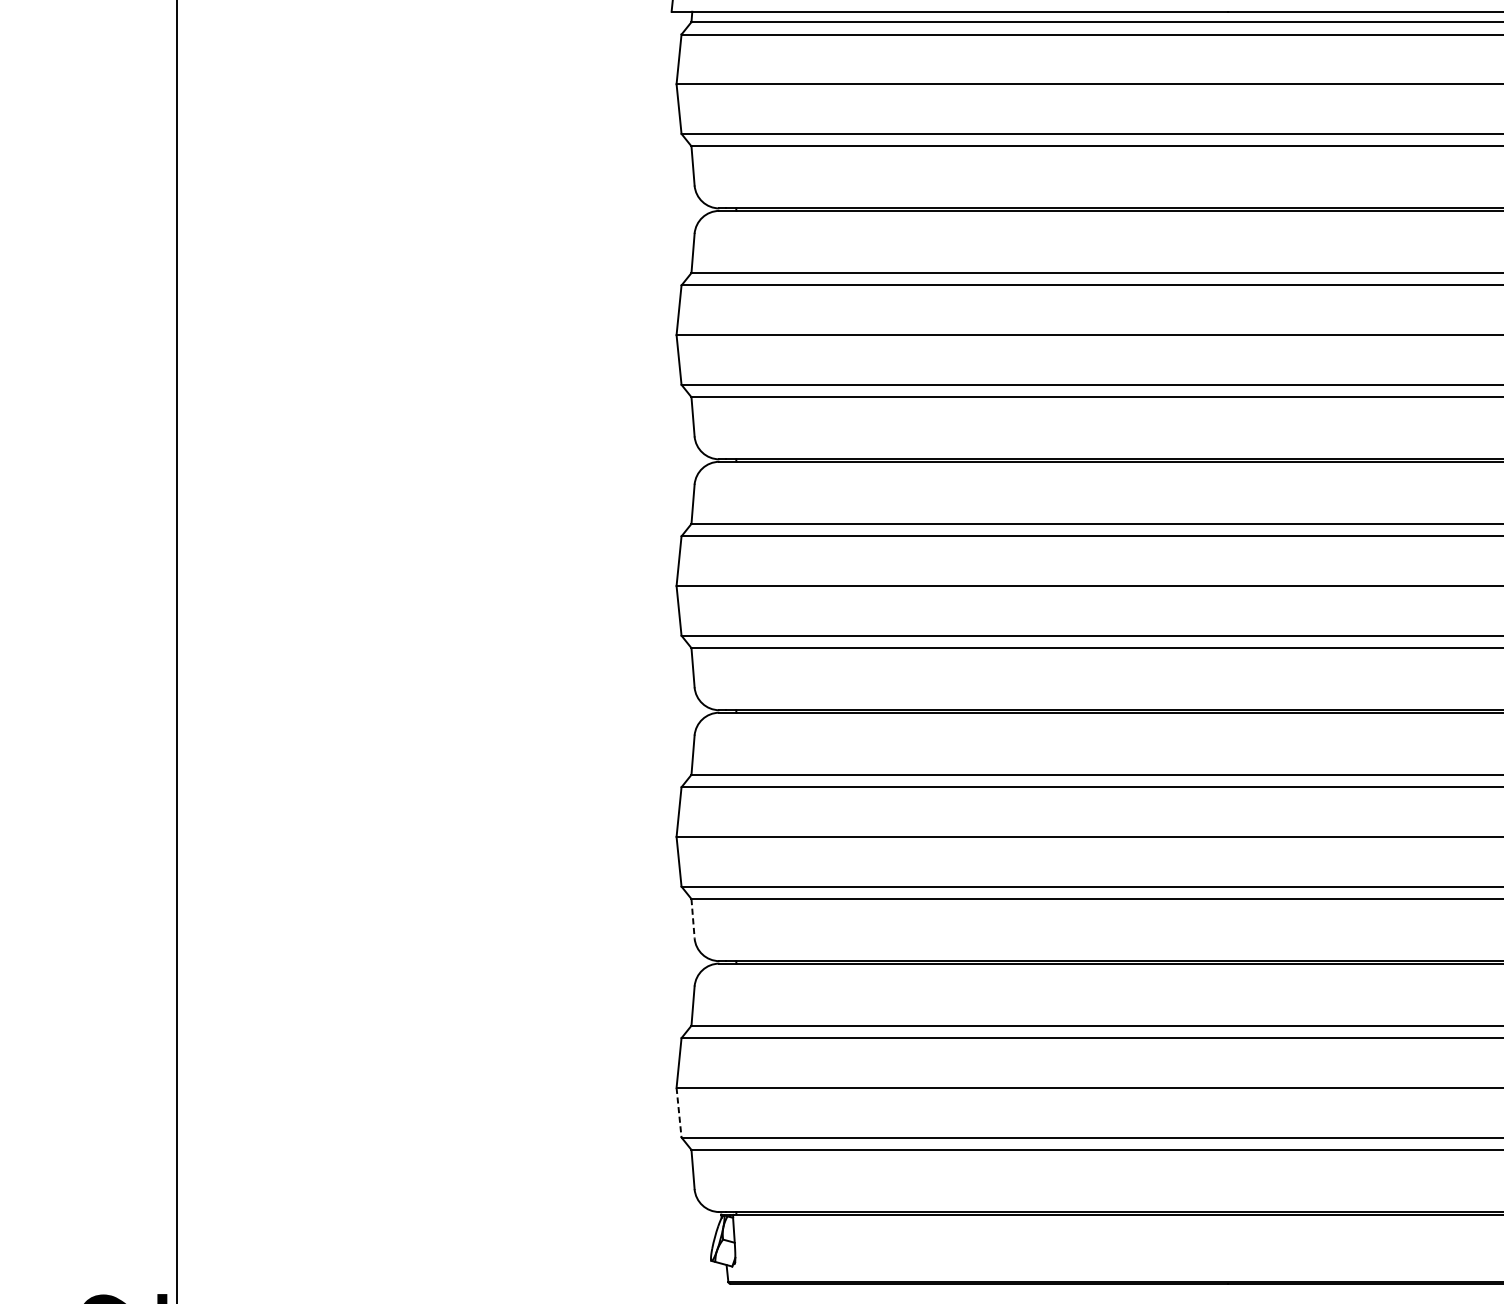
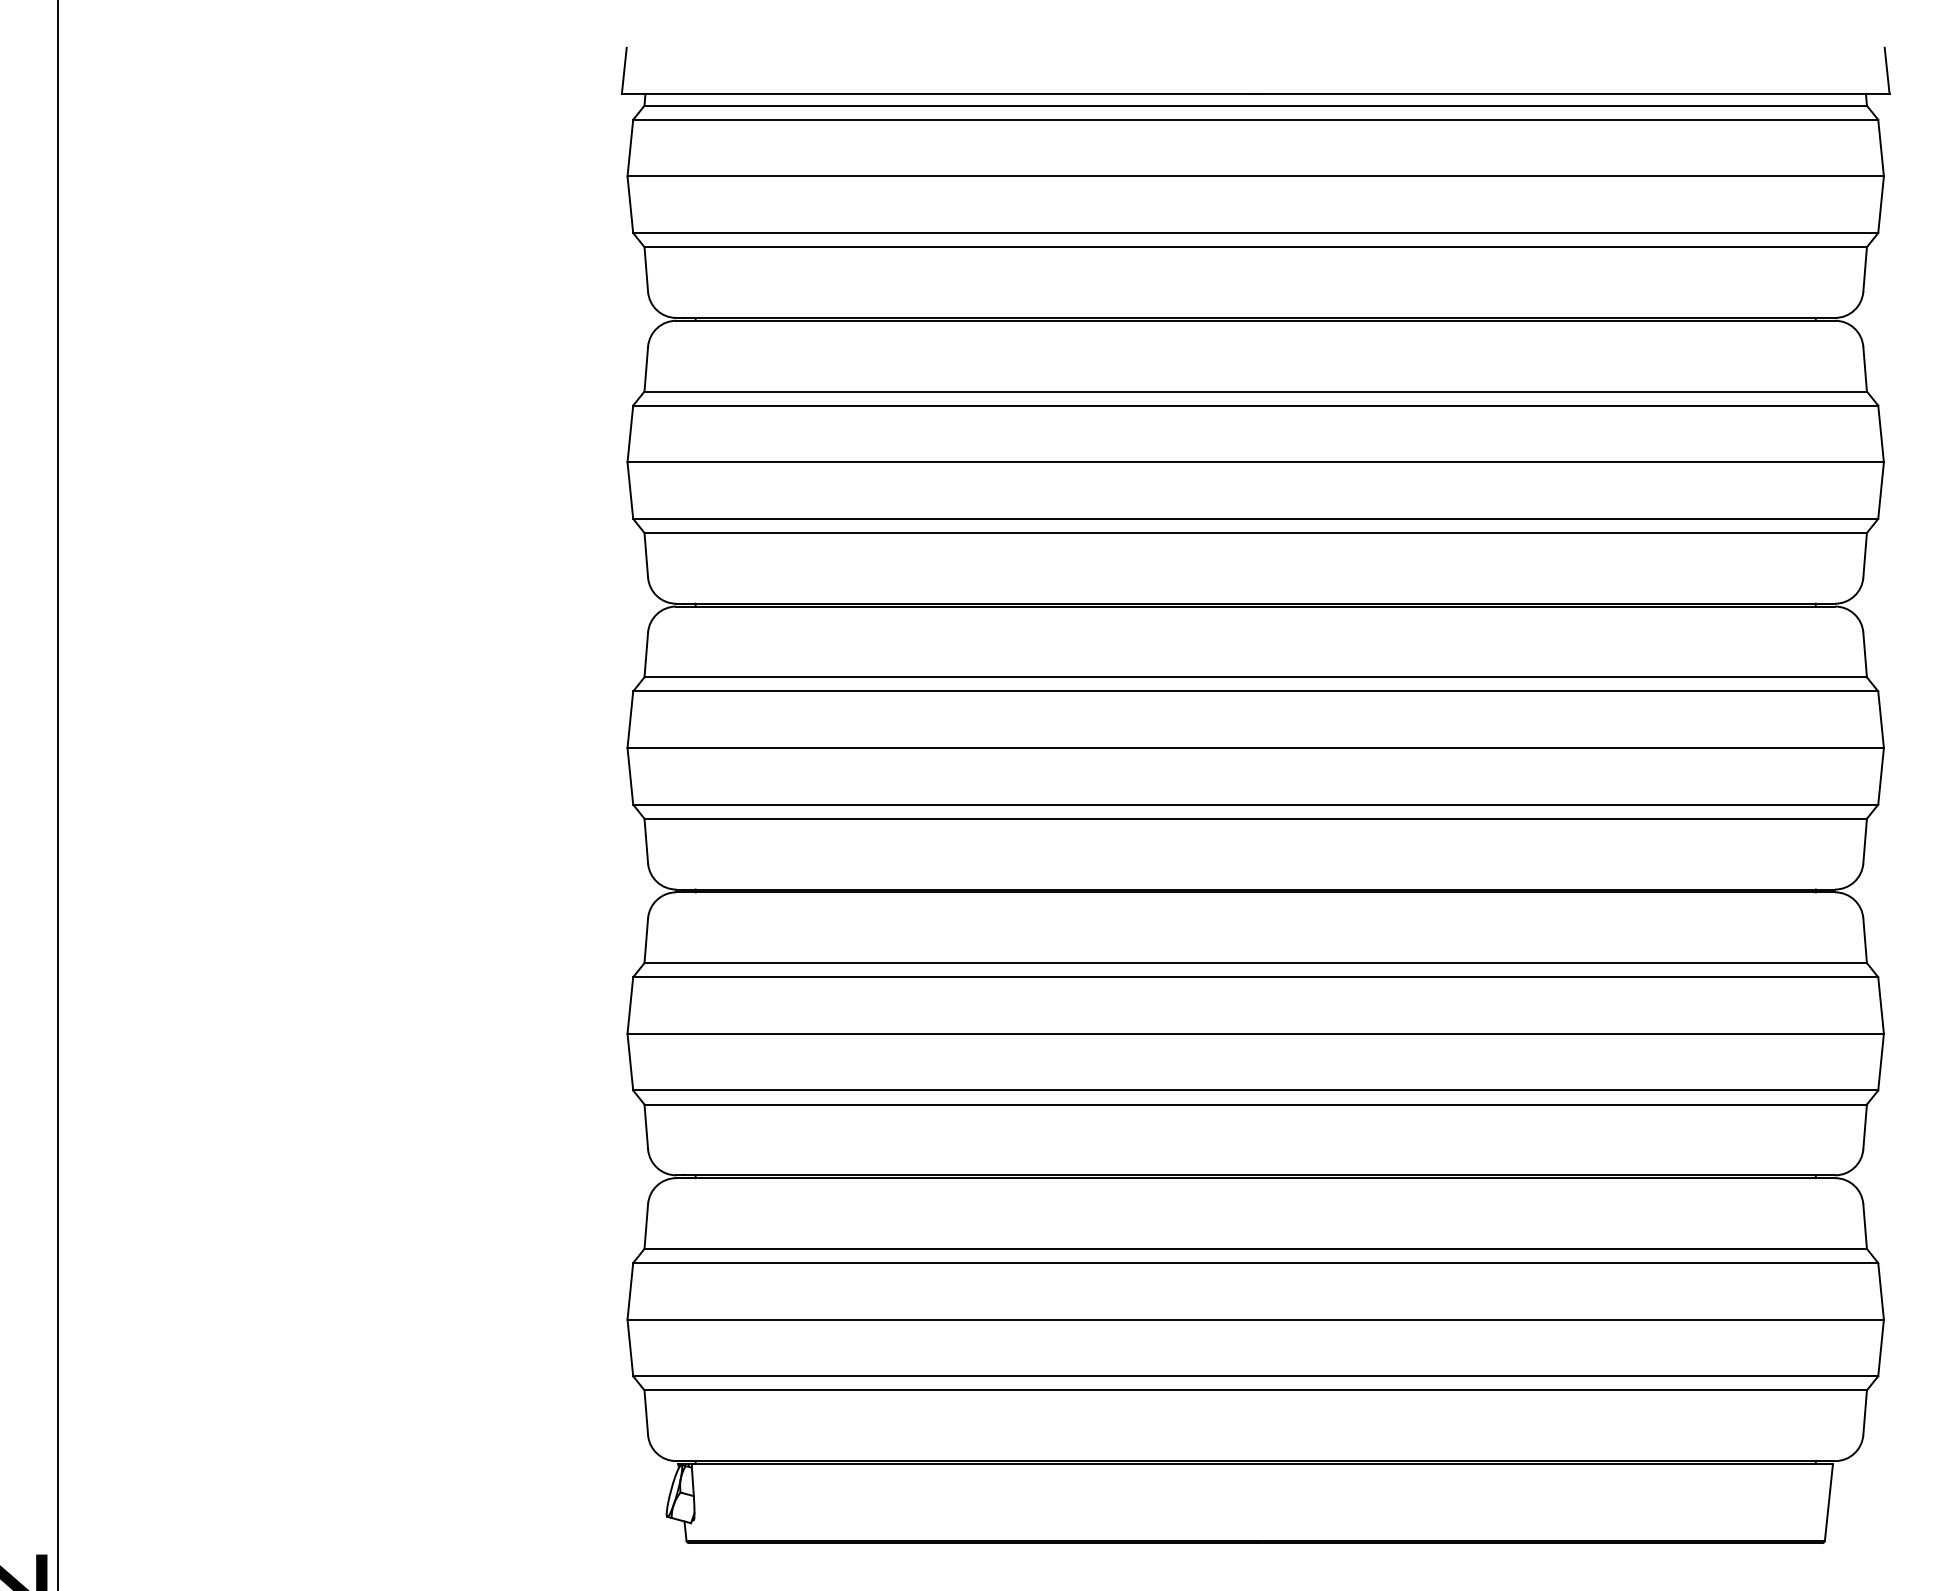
line: (693, 919) -> (646, 1127), dashed -> solid
line: (679, 1113) -> (630, 1348), dashed -> solid

